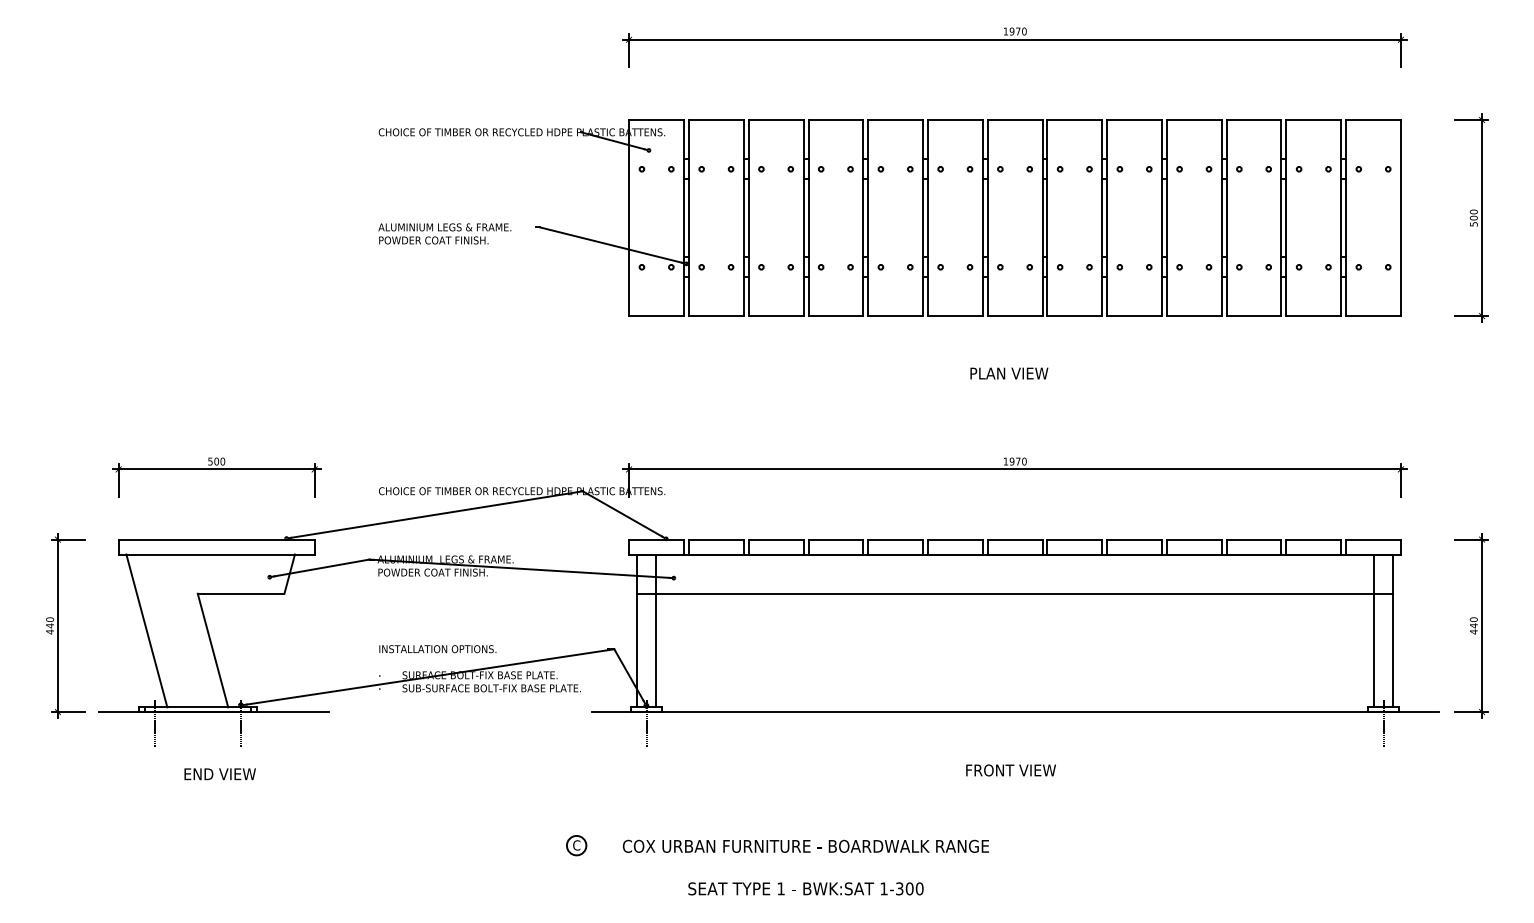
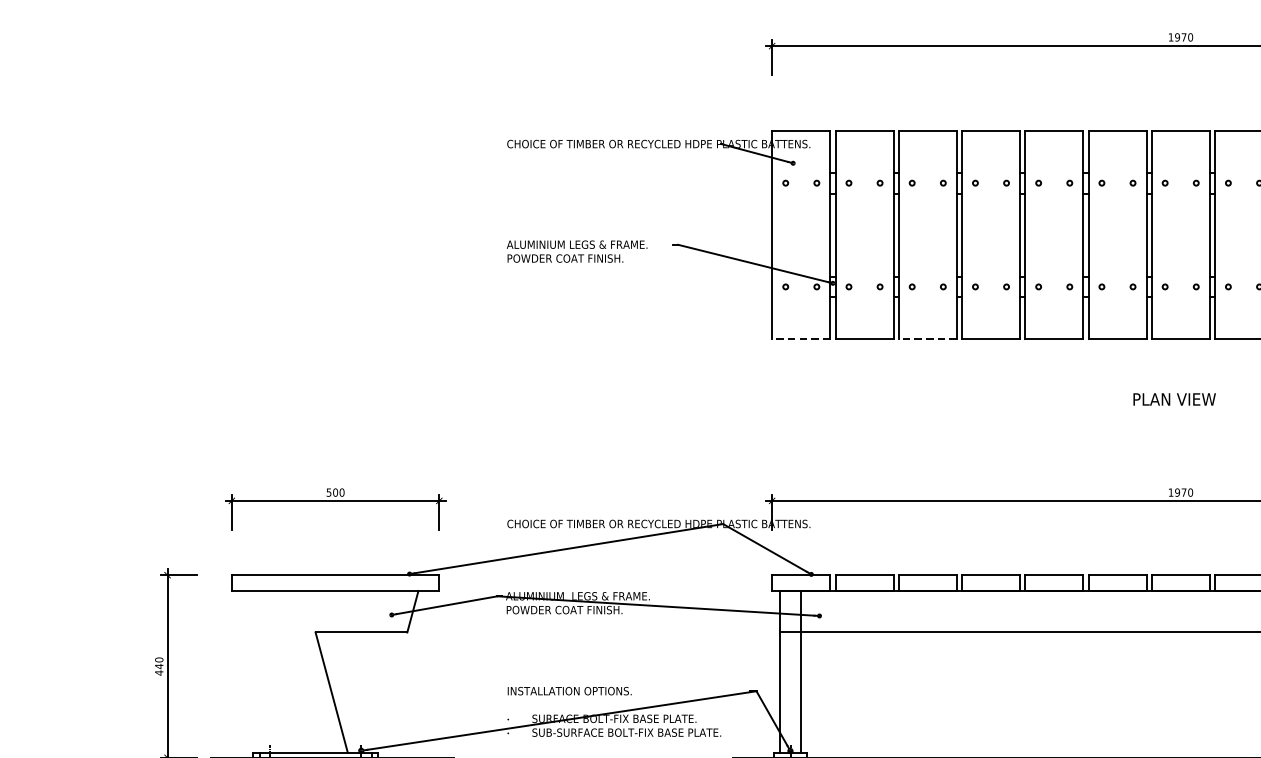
line: (656, 316) -> (801, 339), solid -> dashed
line: (775, 316) -> (927, 339), solid -> dashed
line: (146, 630) -> (261, 671), removed

